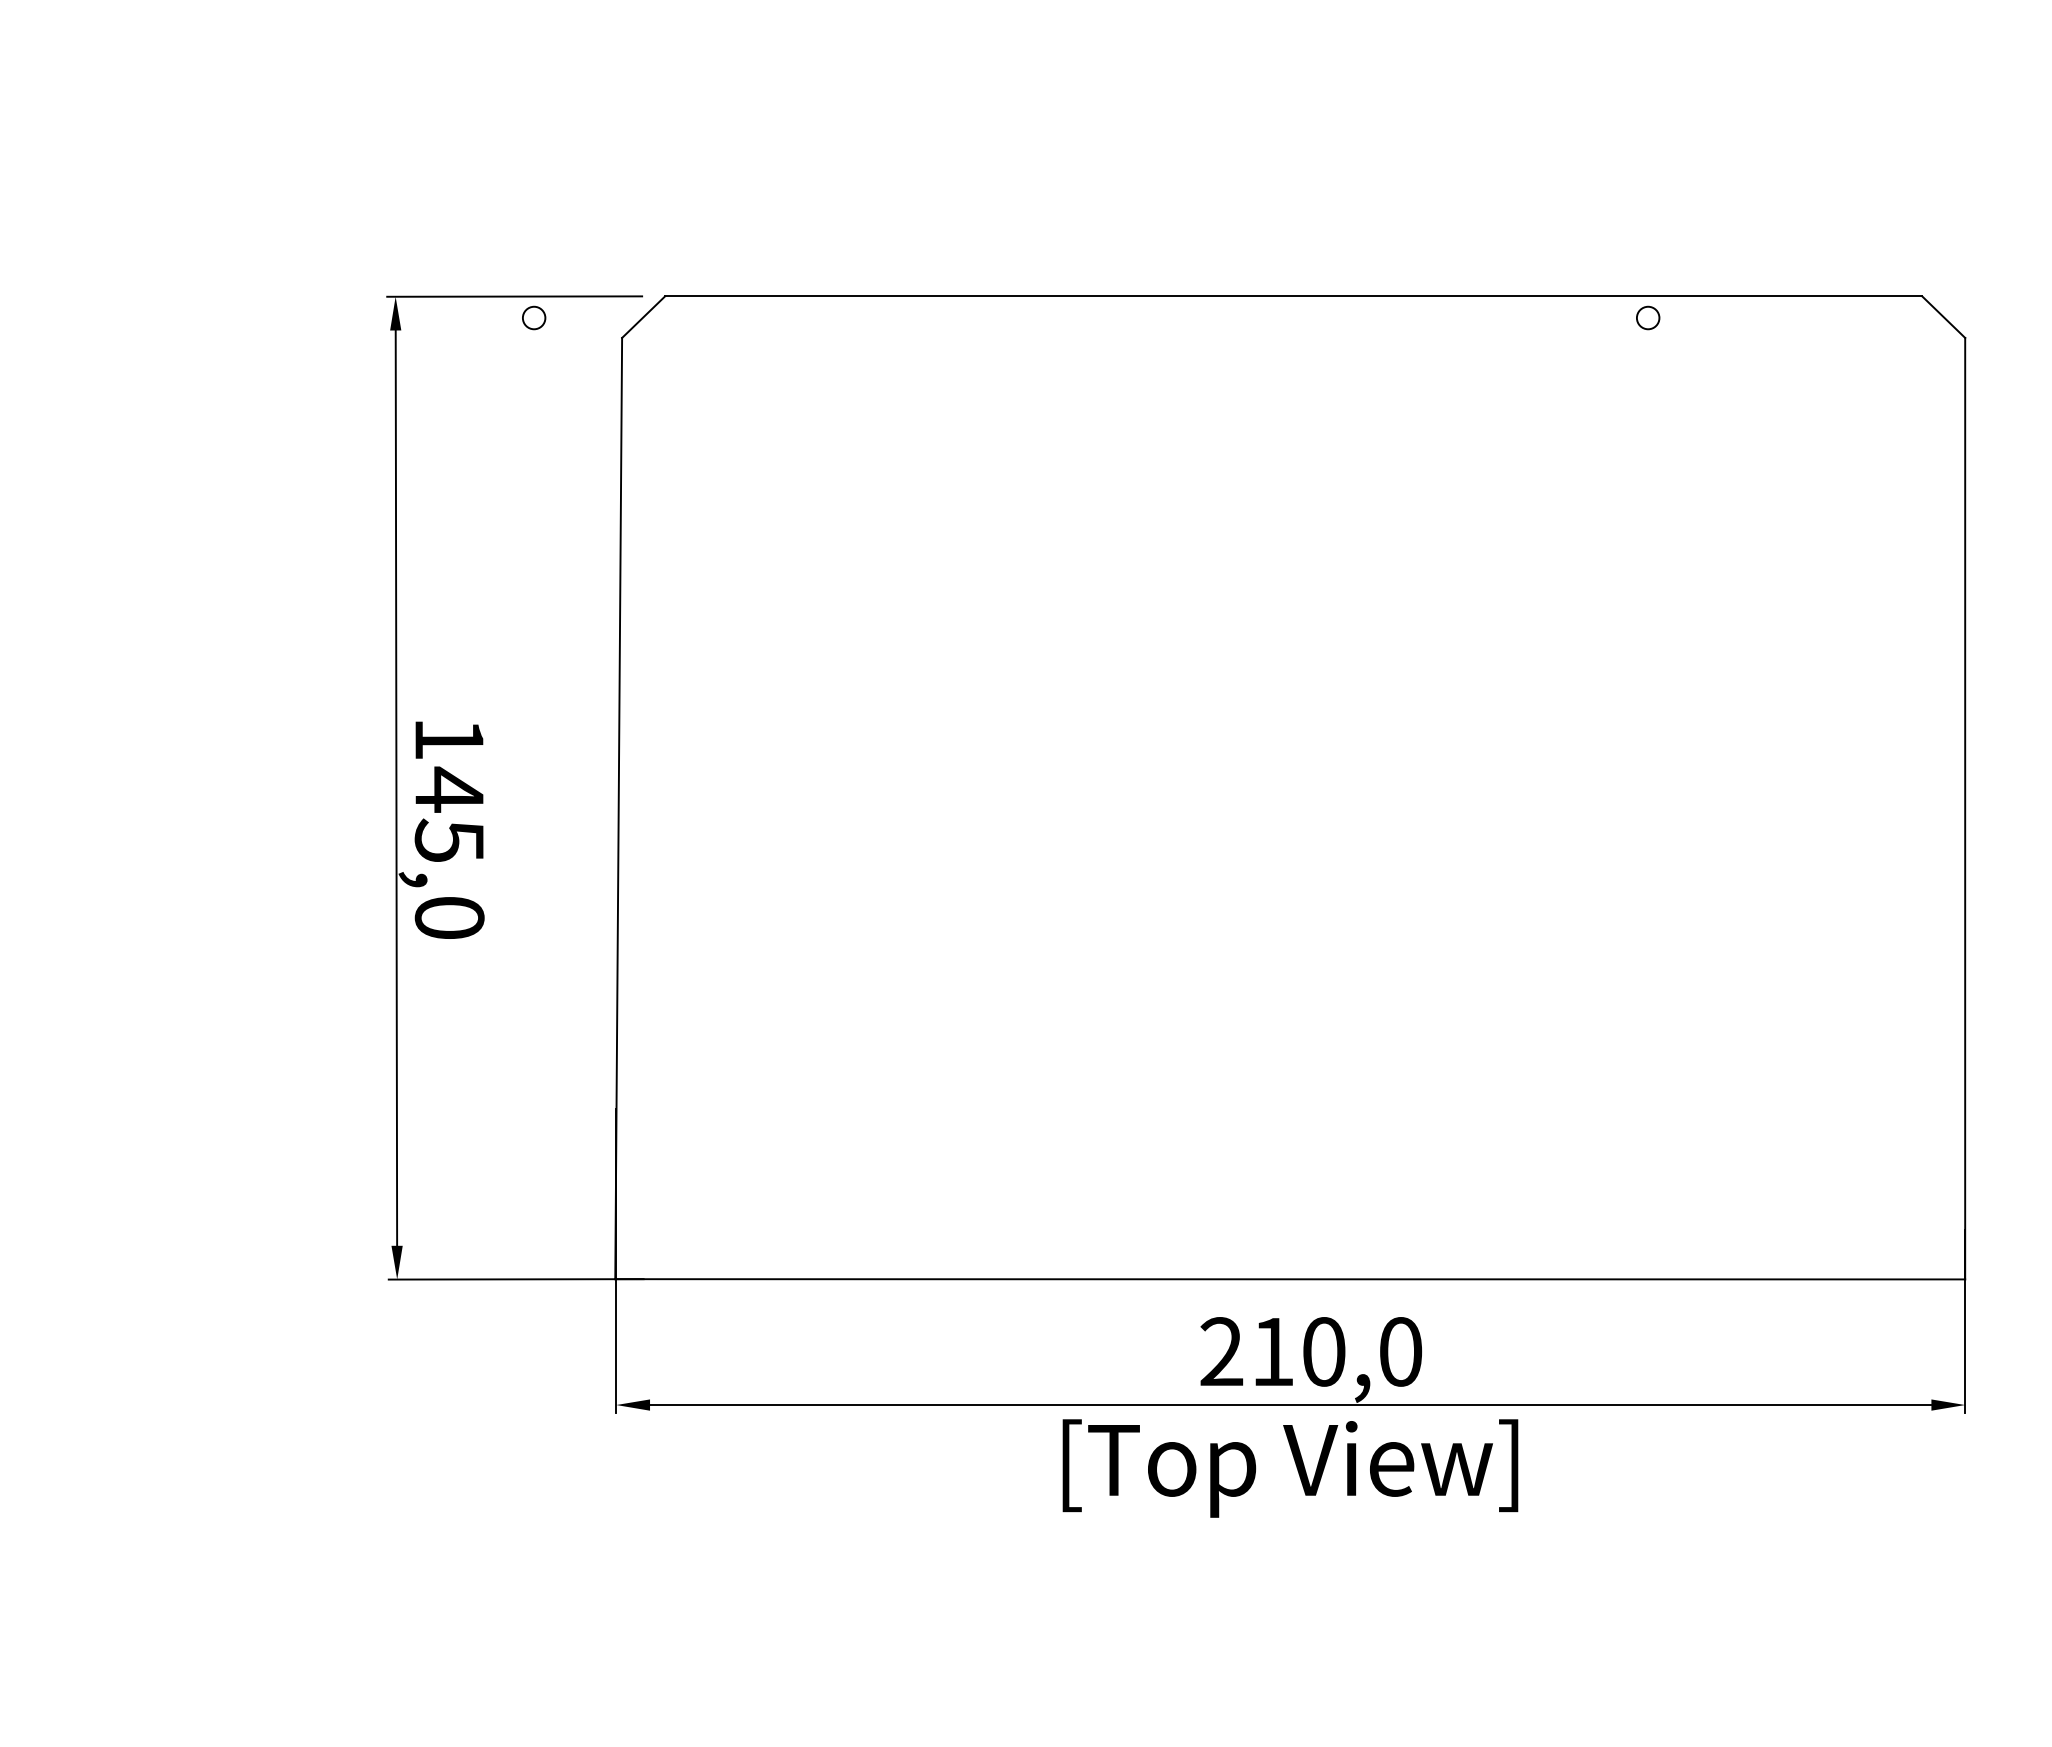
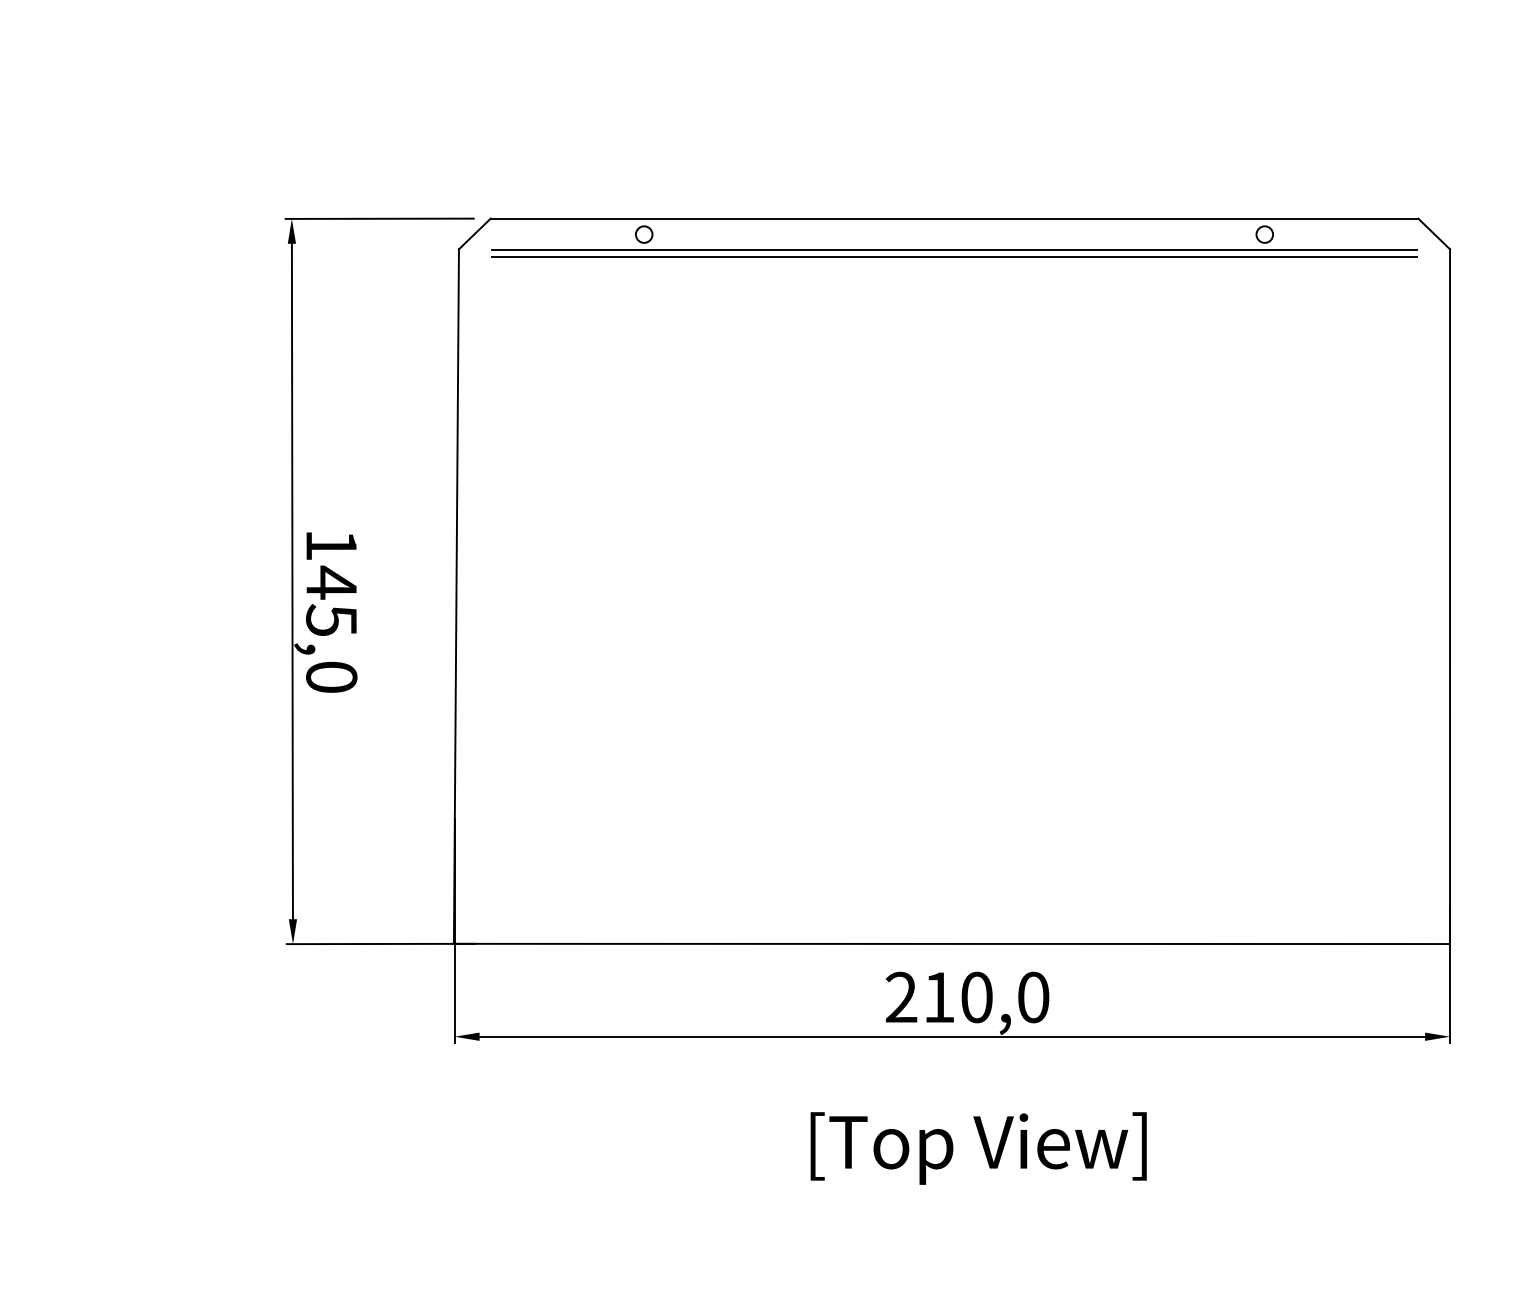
circle: (534, 317) -> (644, 234), moved
circle: (1648, 317) -> (1265, 234), moved
line: (1293, 338) -> (954, 249), added
line: (1293, 348) -> (954, 257), added
text: (1290, 1468) -> (978, 1148), moved

